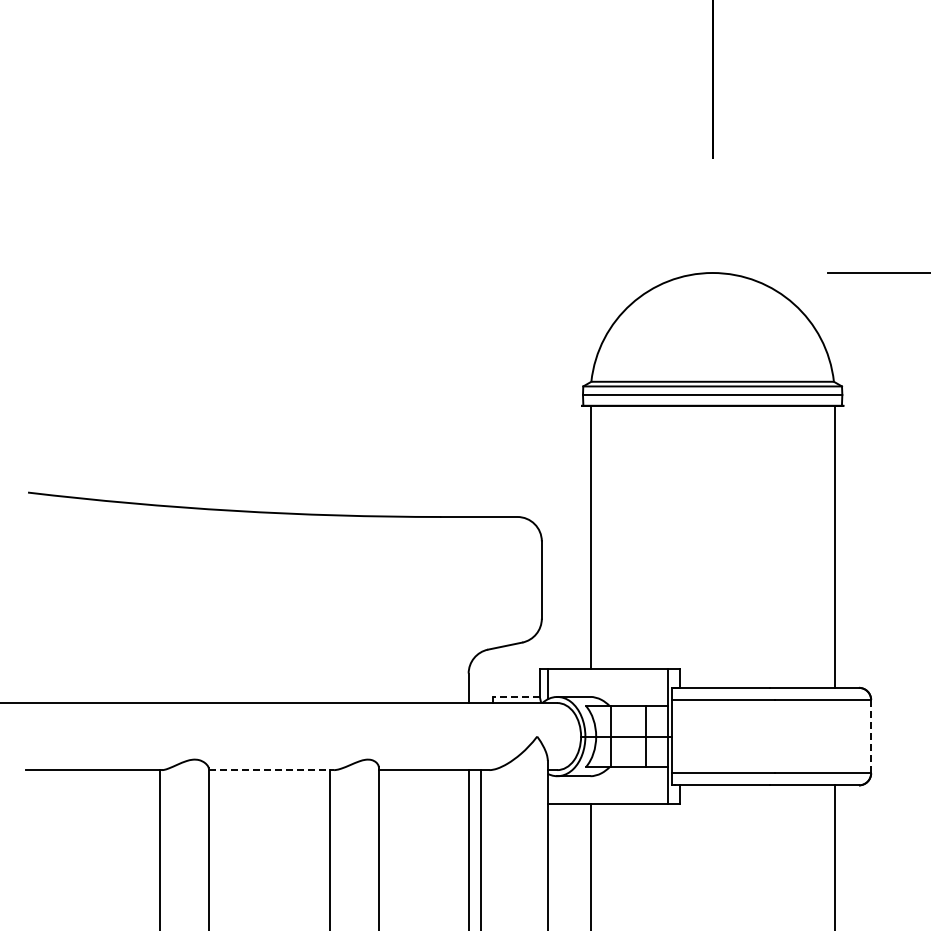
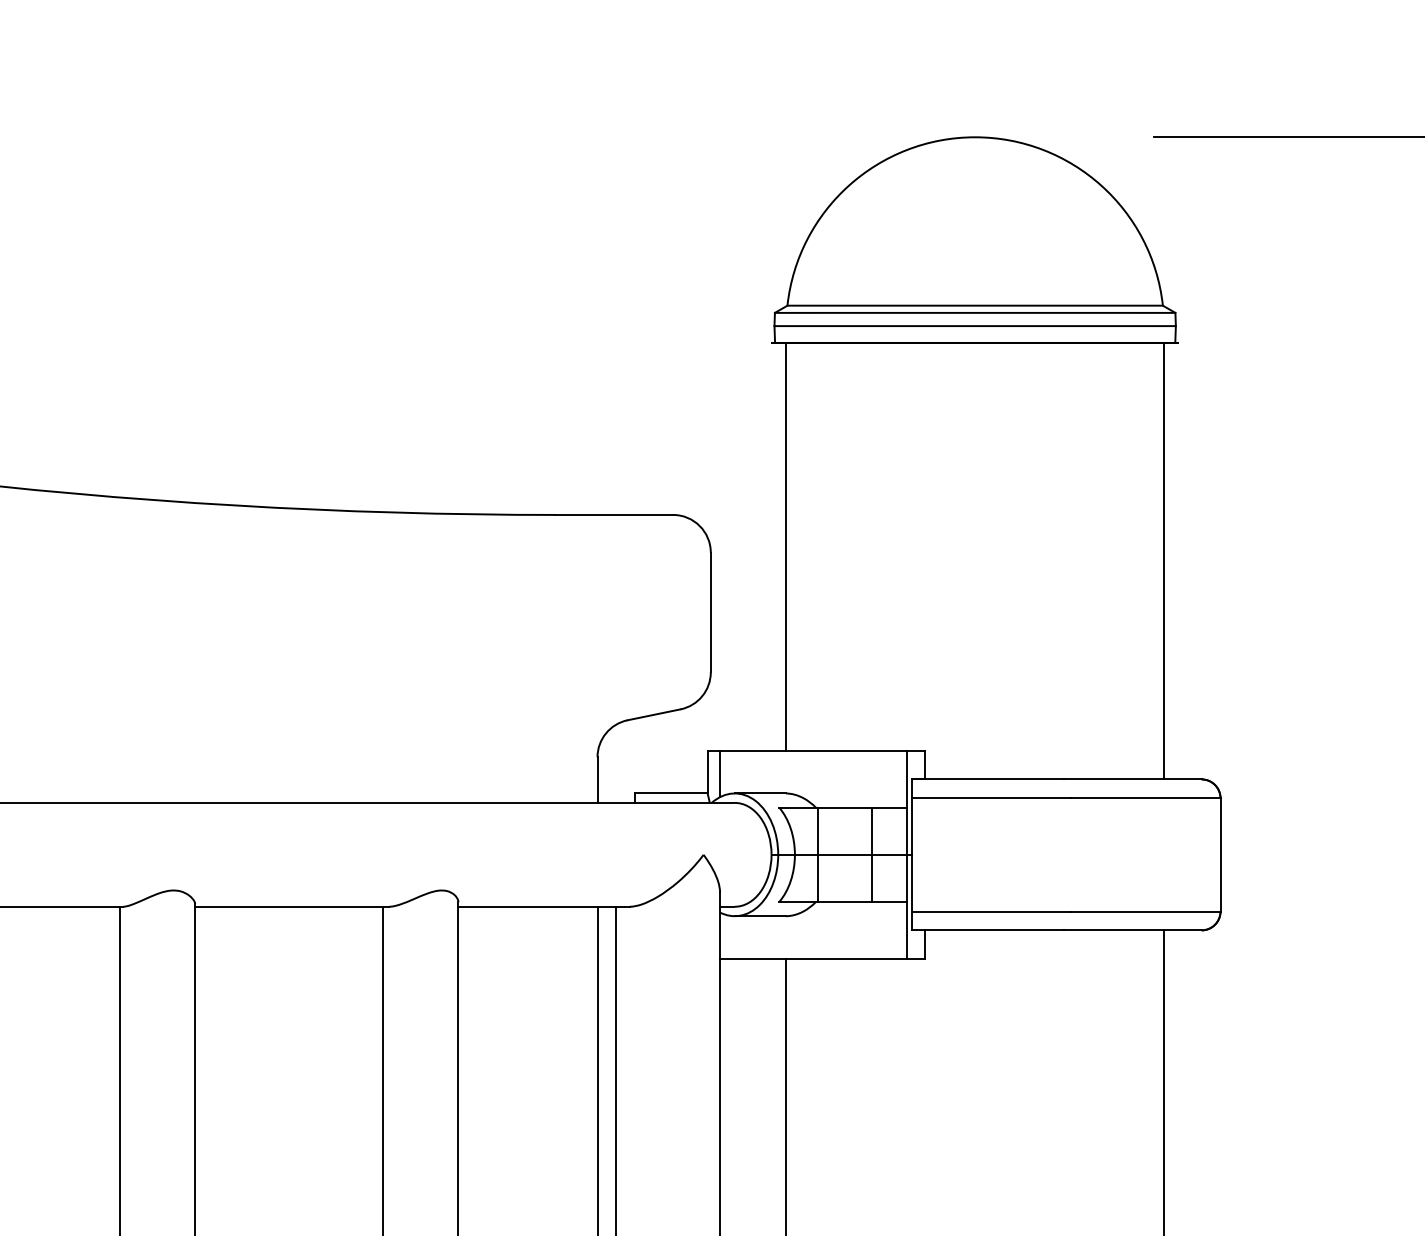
line: (515, 696) -> (670, 792), dashed -> solid
line: (871, 736) -> (1221, 854), dashed -> solid
line: (271, 770) -> (292, 907), dashed -> solid

